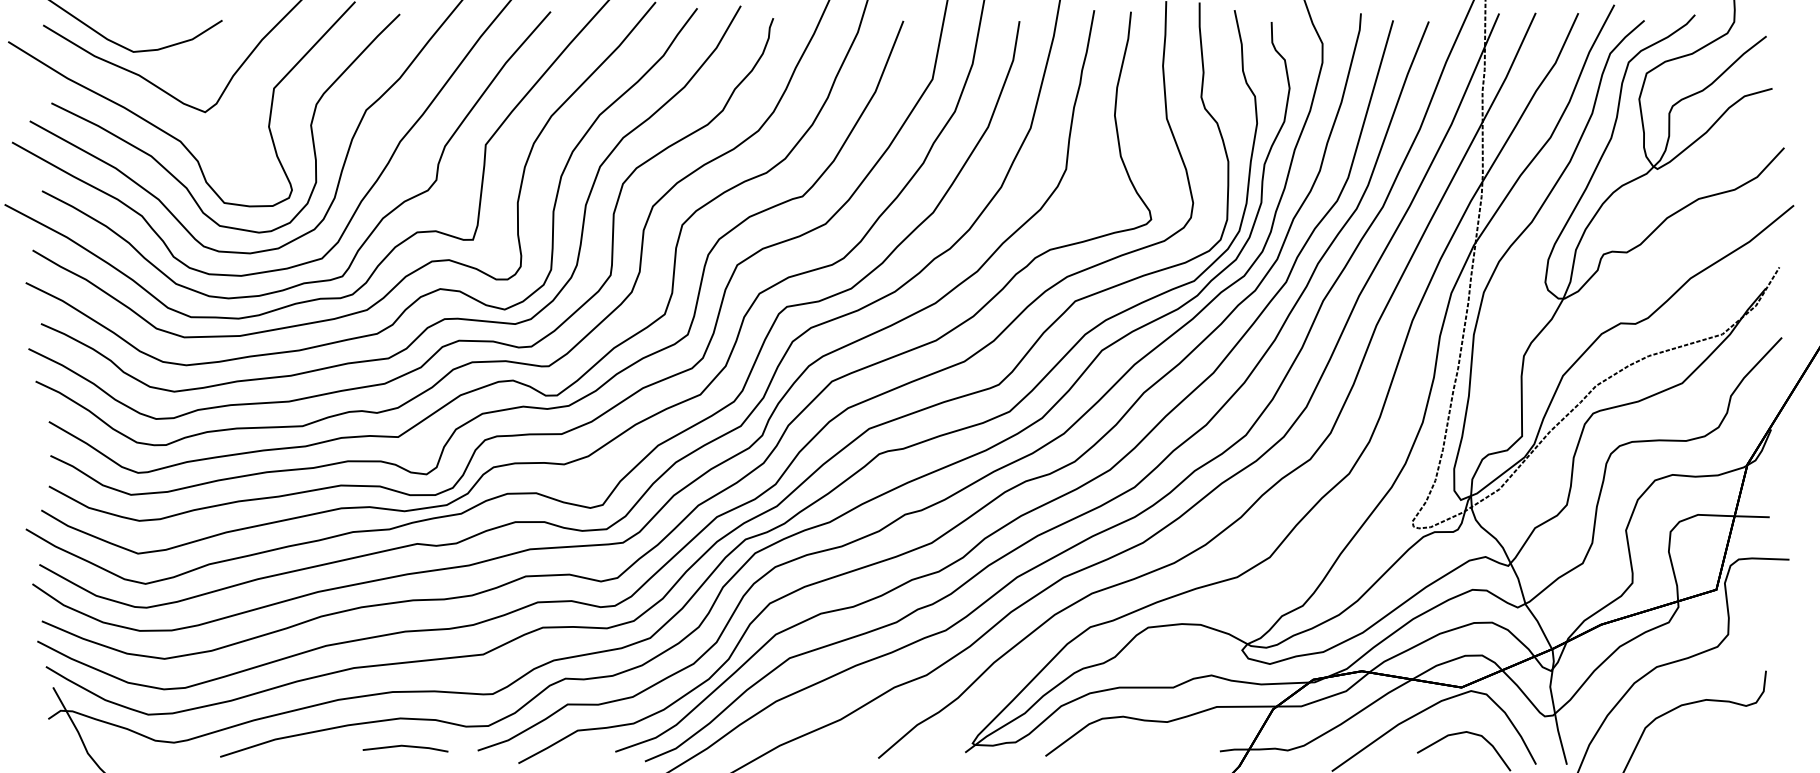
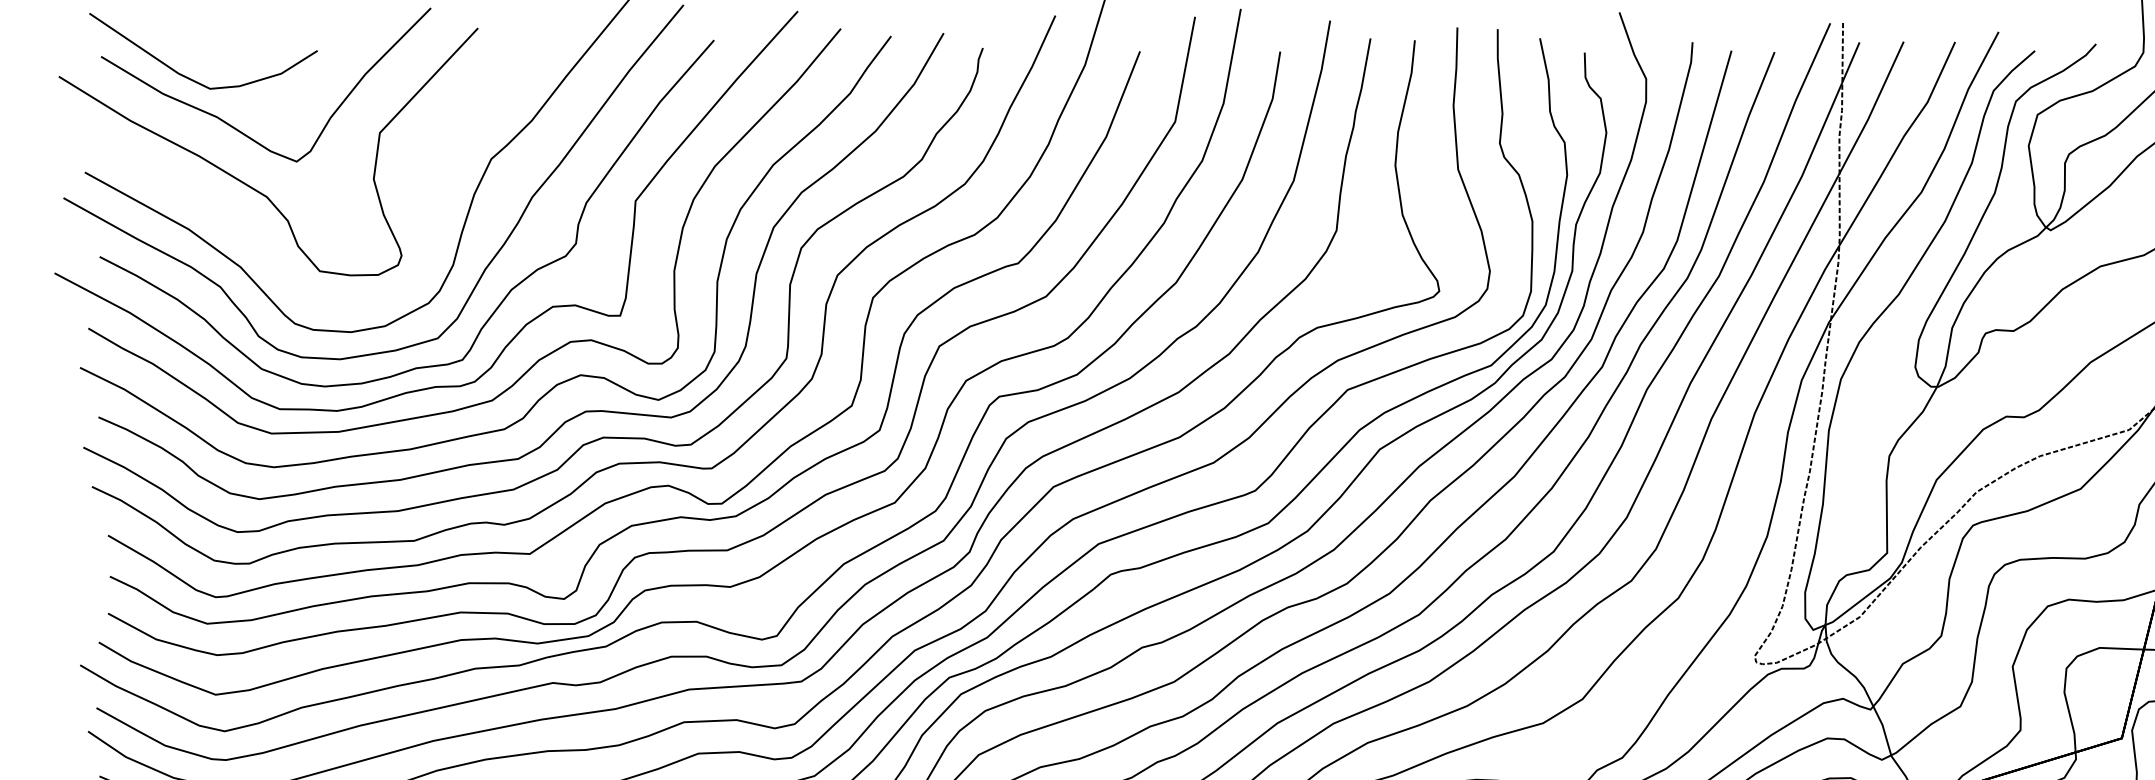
part: (174, 175) -> (259, 238), removed

